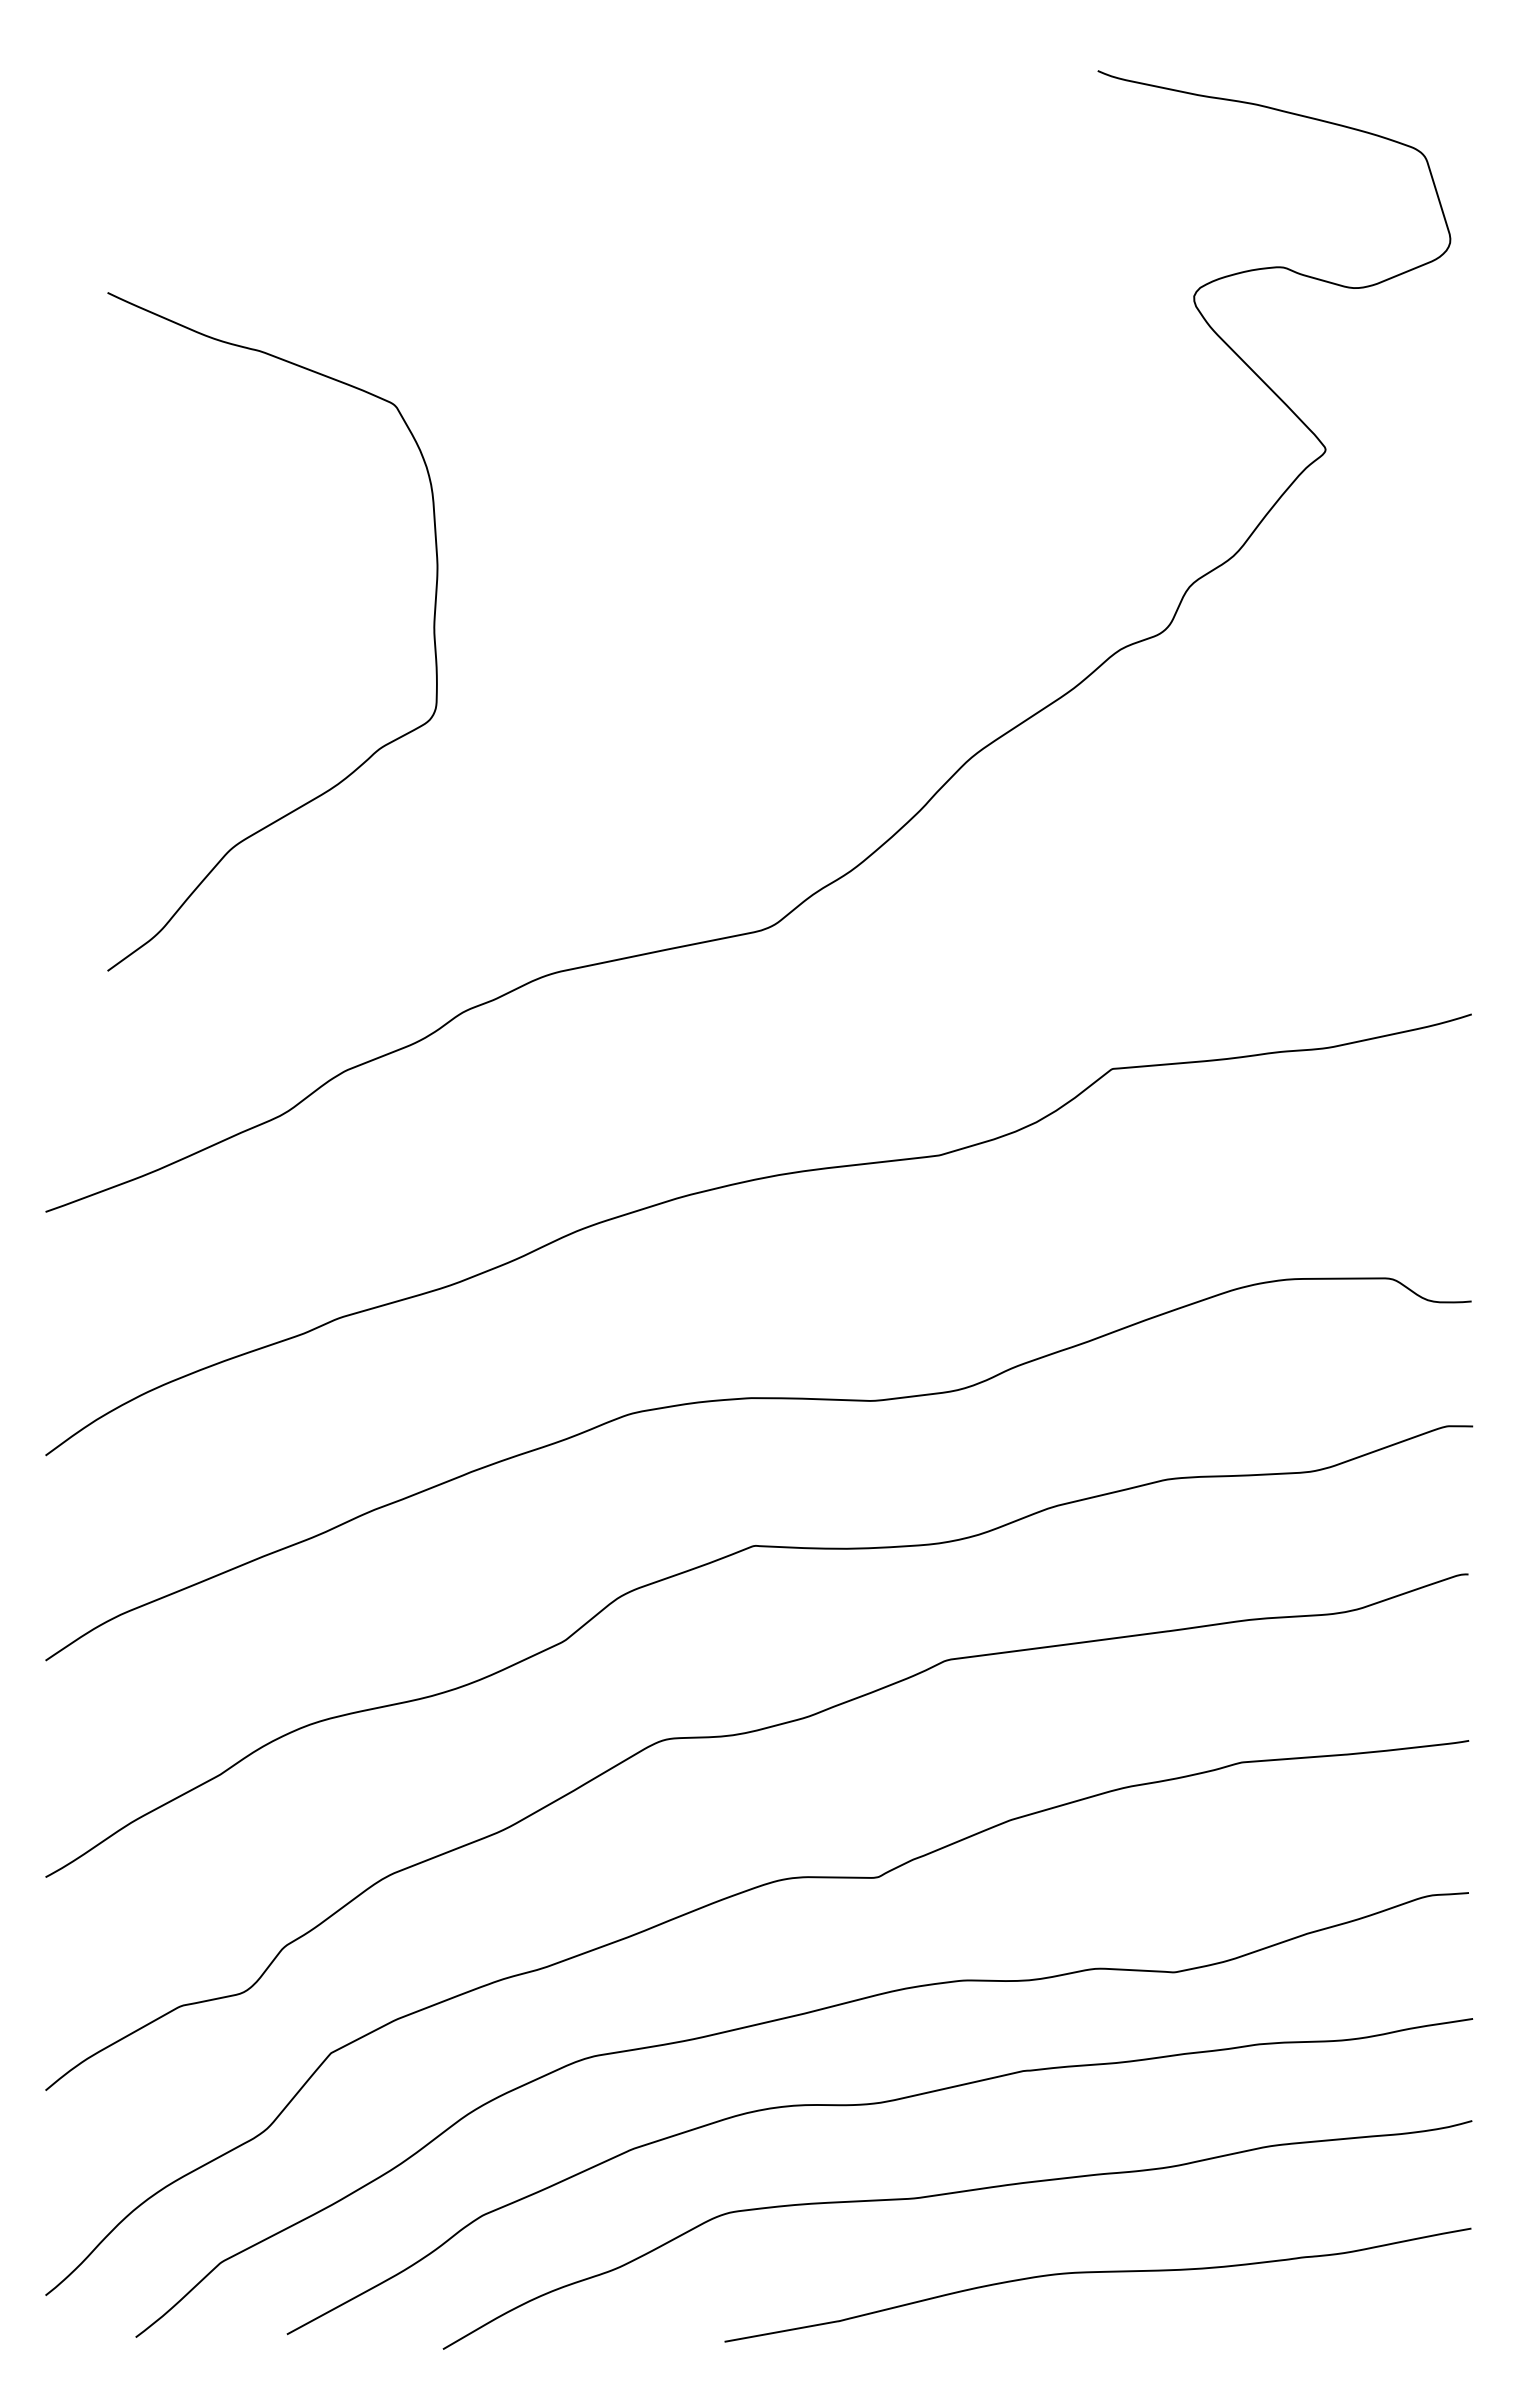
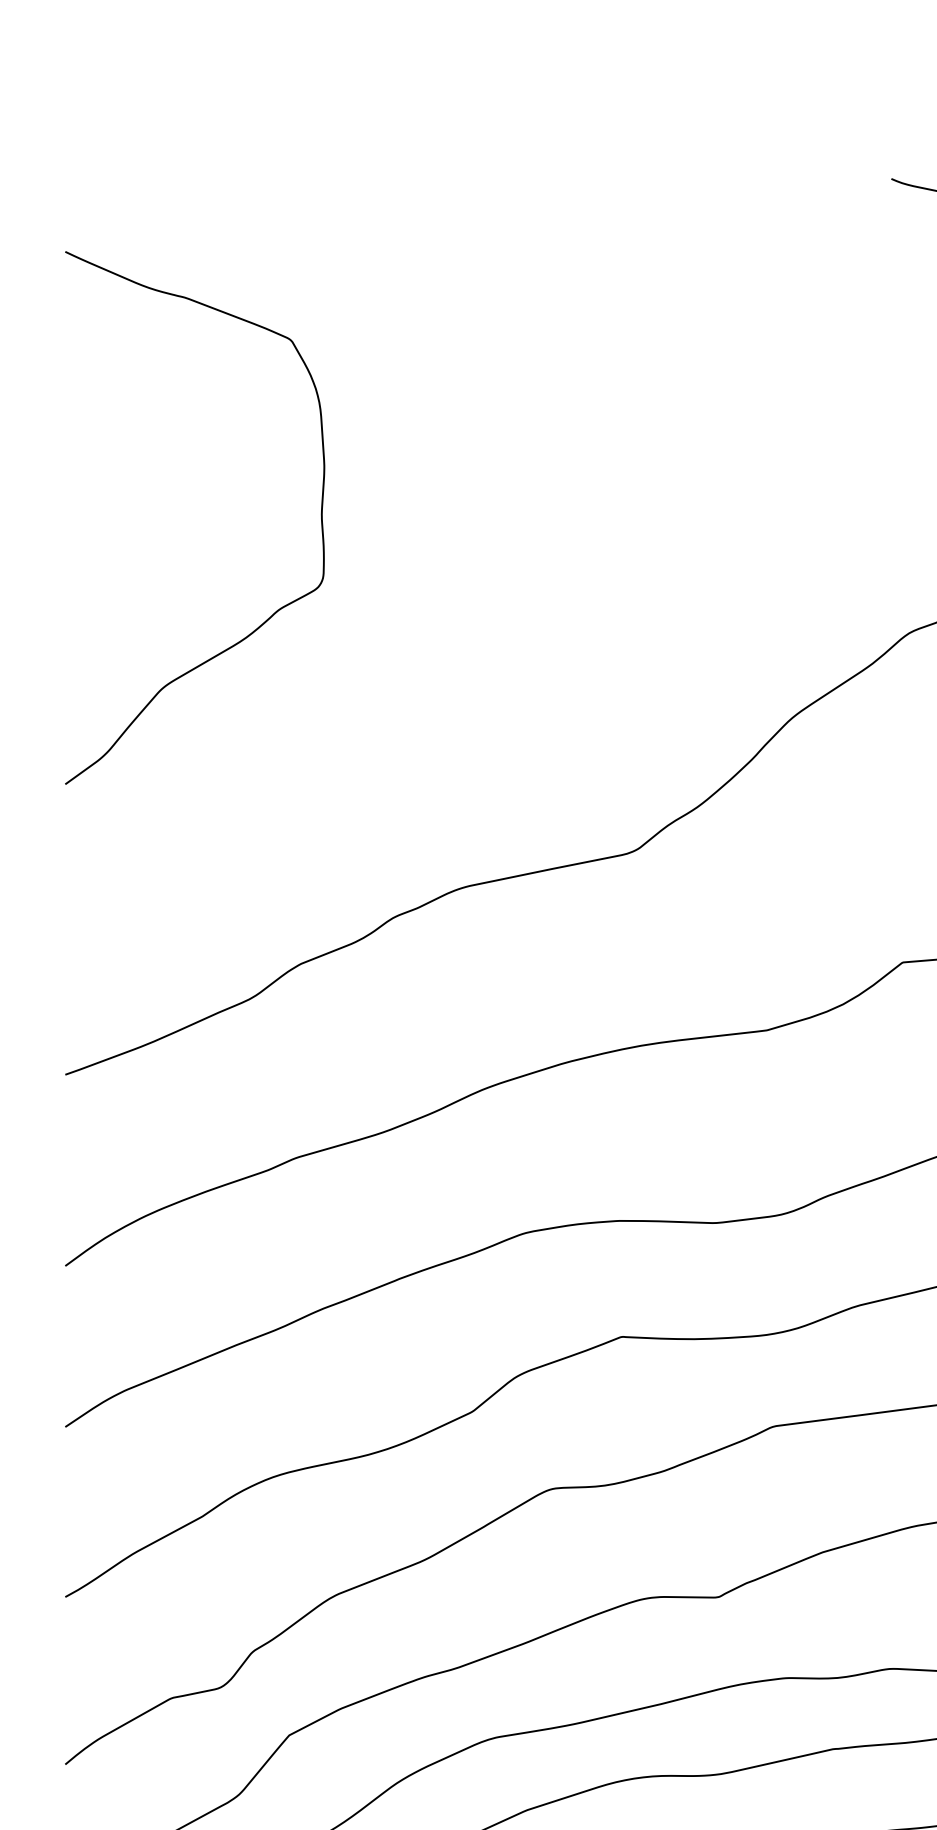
curve: (373, 752) -> (274, 612), moved

